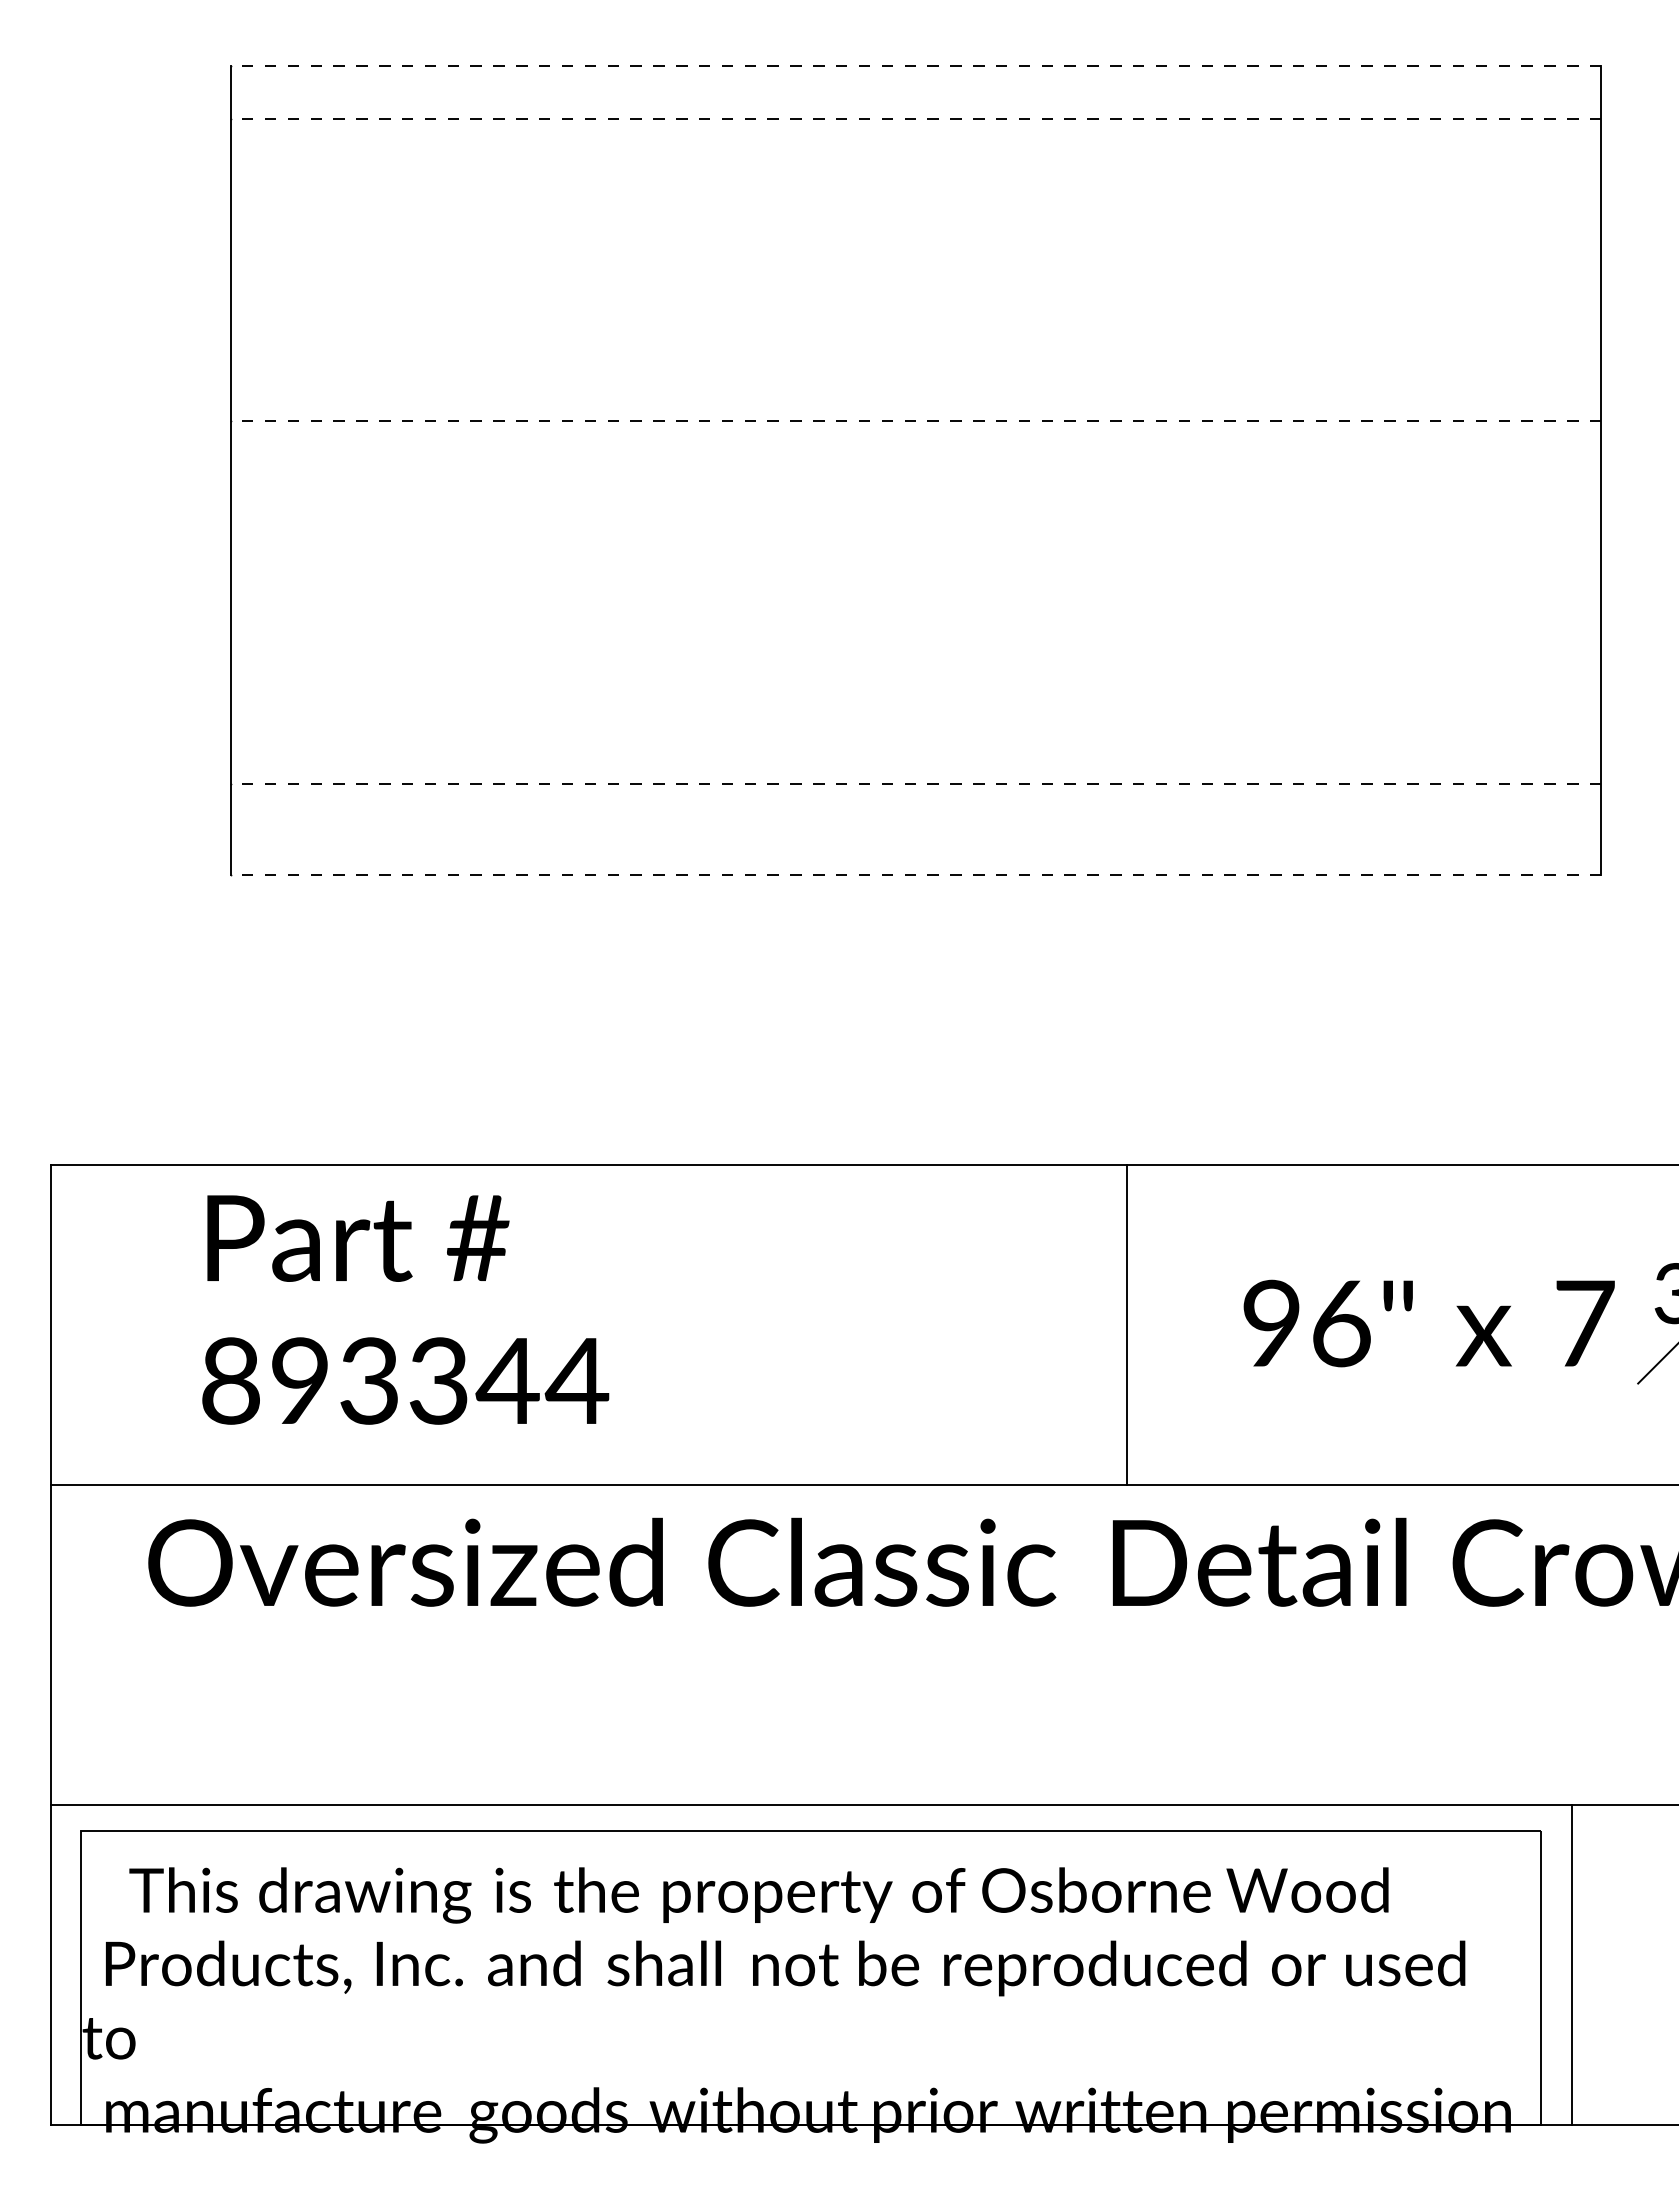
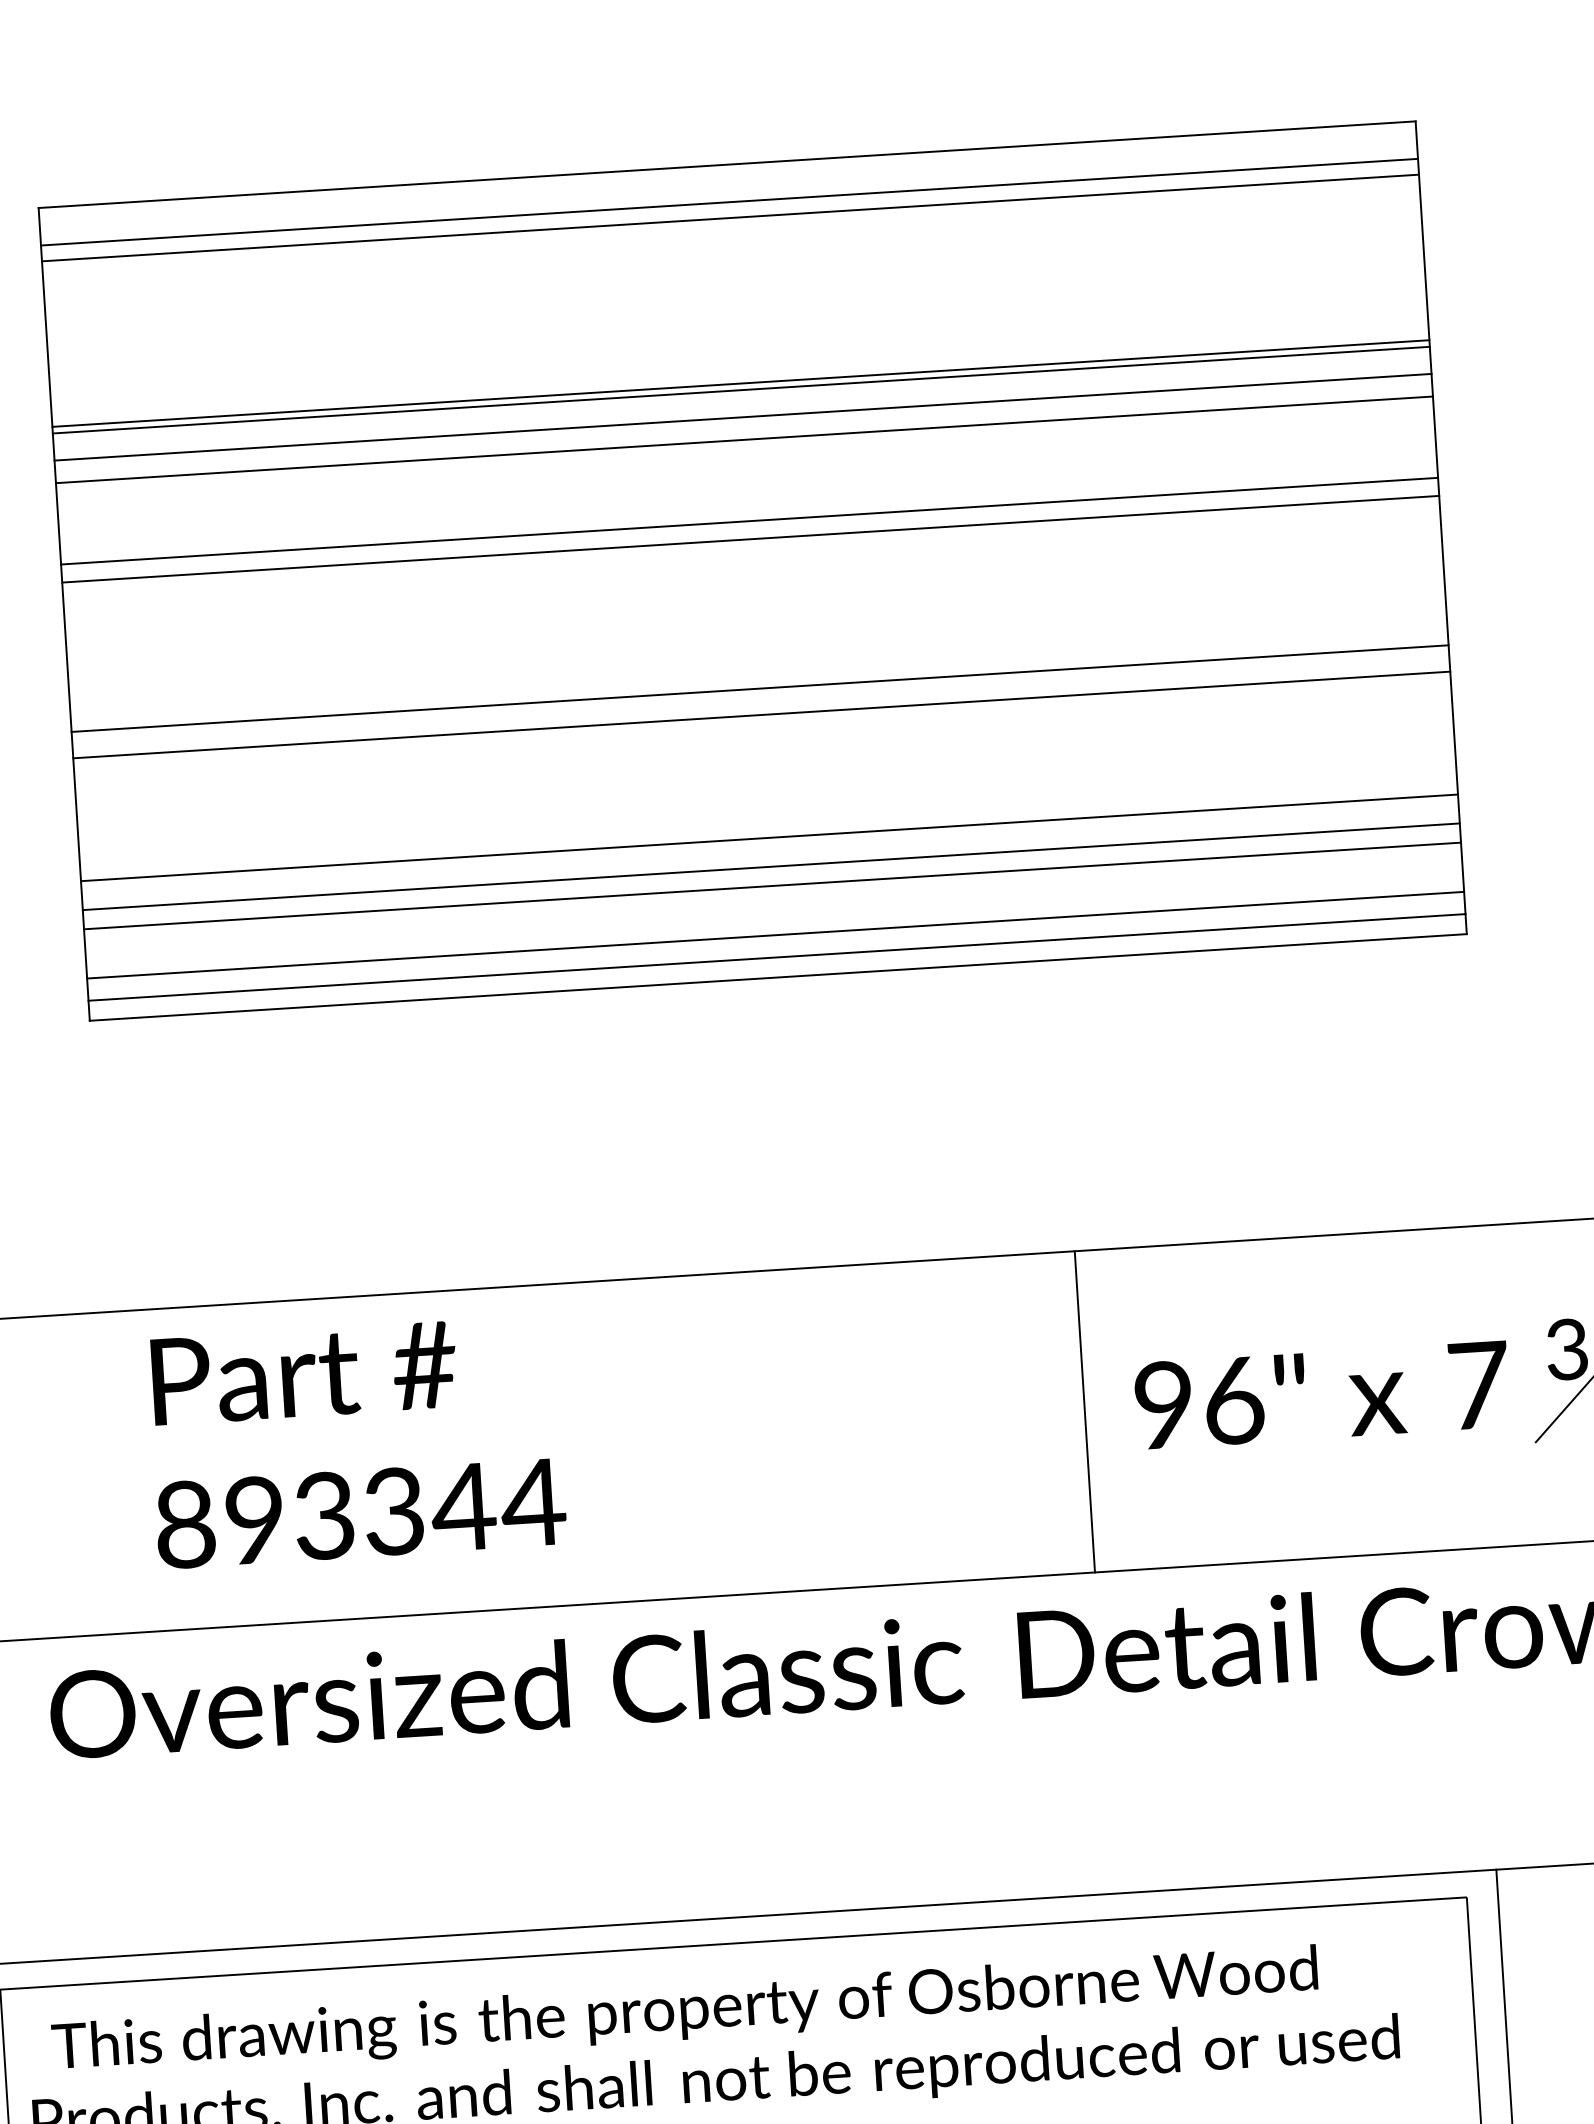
line: (915, 66) -> (726, 164), dashed -> solid
line: (915, 103) -> (729, 202), added
line: (915, 119) -> (730, 218), dashed -> solid
line: (915, 284) -> (740, 383), added
line: (915, 290) -> (740, 389), added
line: (915, 317) -> (742, 417), added
line: (915, 340) -> (744, 440), added
line: (915, 421) -> (749, 521), dashed -> solid
line: (915, 439) -> (750, 539), added
line: (915, 587) -> (759, 688), added
line: (915, 614) -> (761, 715), added
line: (915, 736) -> (769, 837), added
line: (915, 765) -> (770, 867), added
line: (915, 784) -> (772, 886), dashed -> solid
line: (915, 833) -> (775, 935), added
line: (915, 855) -> (776, 957), added
line: (915, 875) -> (777, 977), dashed -> solid
text: (405, 1309) -> (356, 1441), moved
line: (1126, 1325) -> (1084, 1412), moved

